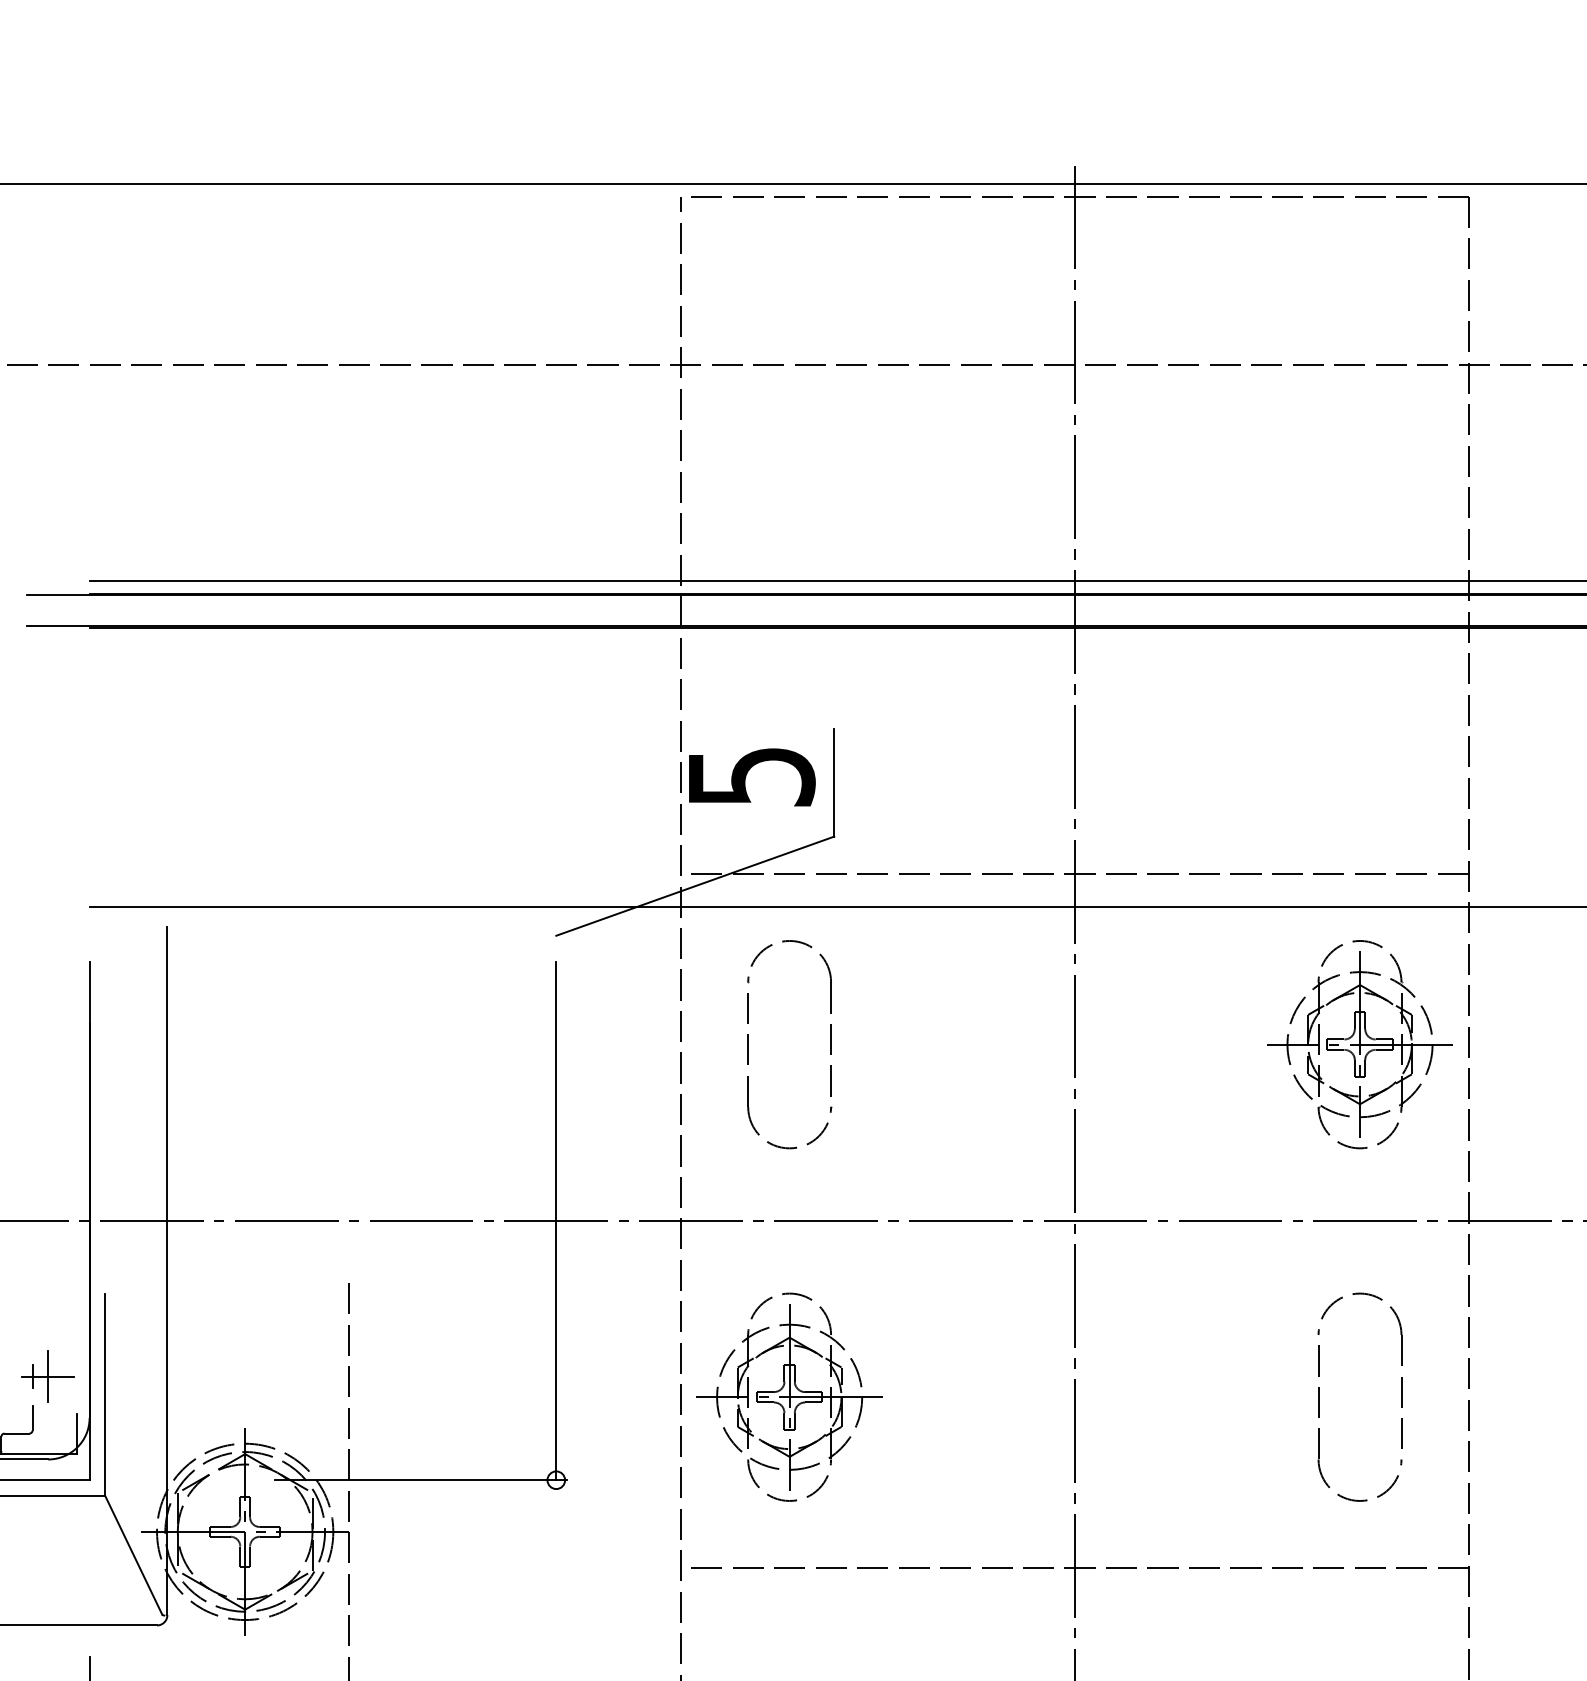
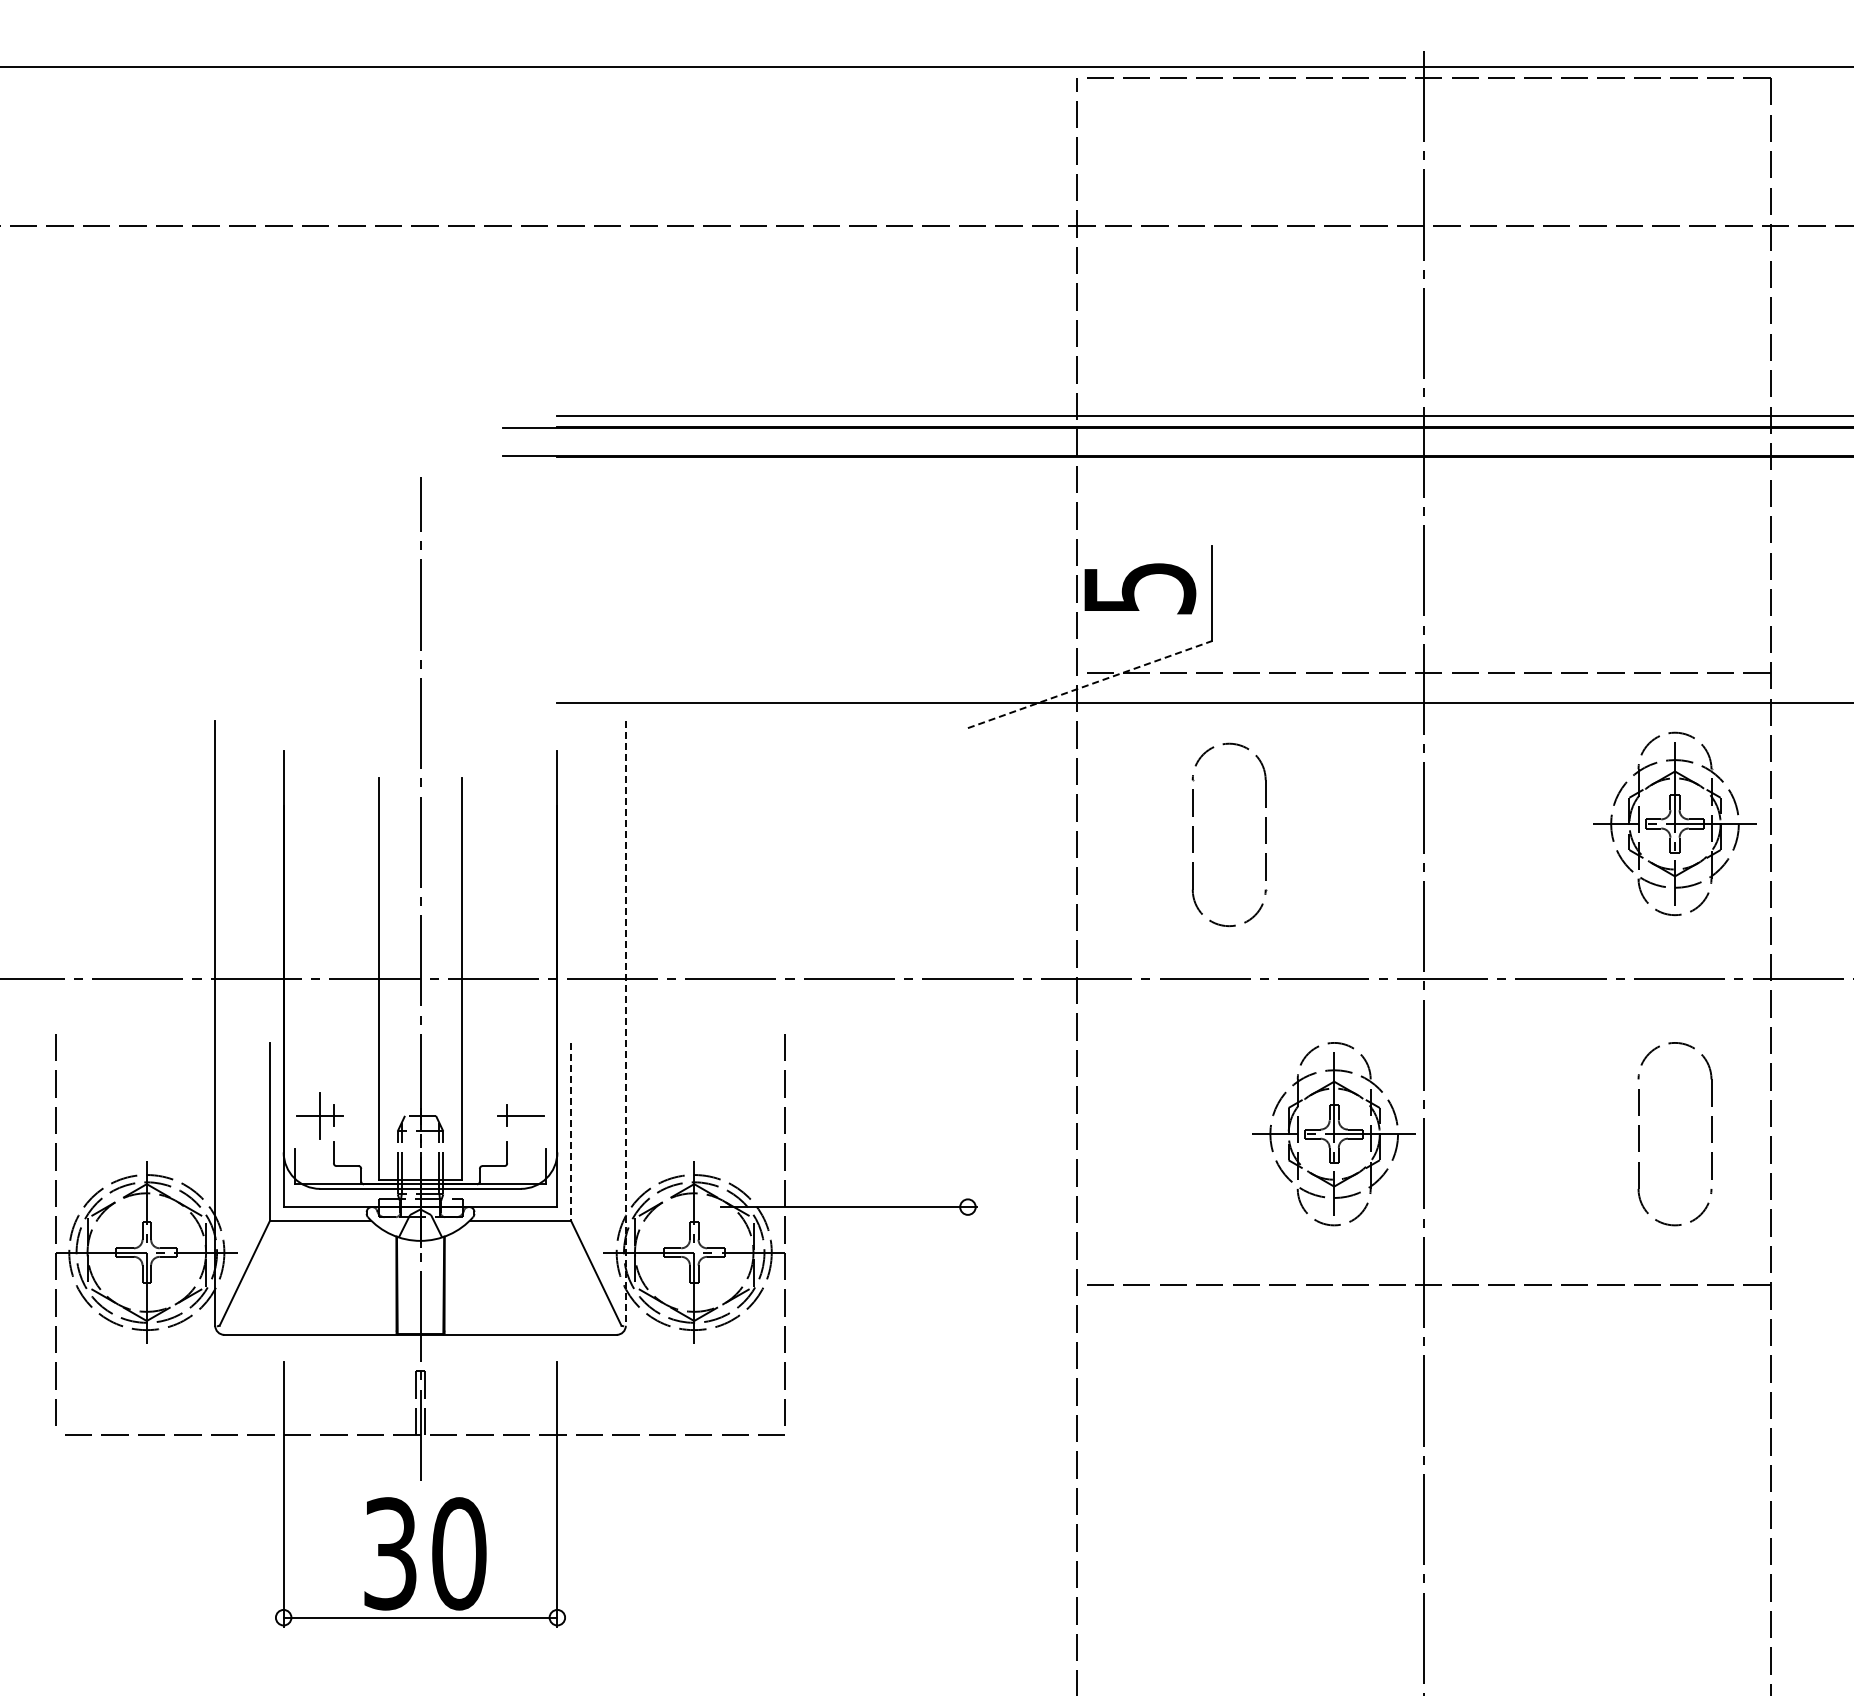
line: (695, 886) -> (1090, 684), solid -> dashed
part: (749, 1044) -> (1193, 834), moved
line: (555, 1220) -> (967, 978), removed
line: (167, 1271) -> (625, 1023), solid -> dashed
line: (47, 1376) -> (520, 1115), removed
line: (105, 1394) -> (571, 1131), solid -> dashed
part: (788, 1397) -> (1333, 1134), moved

